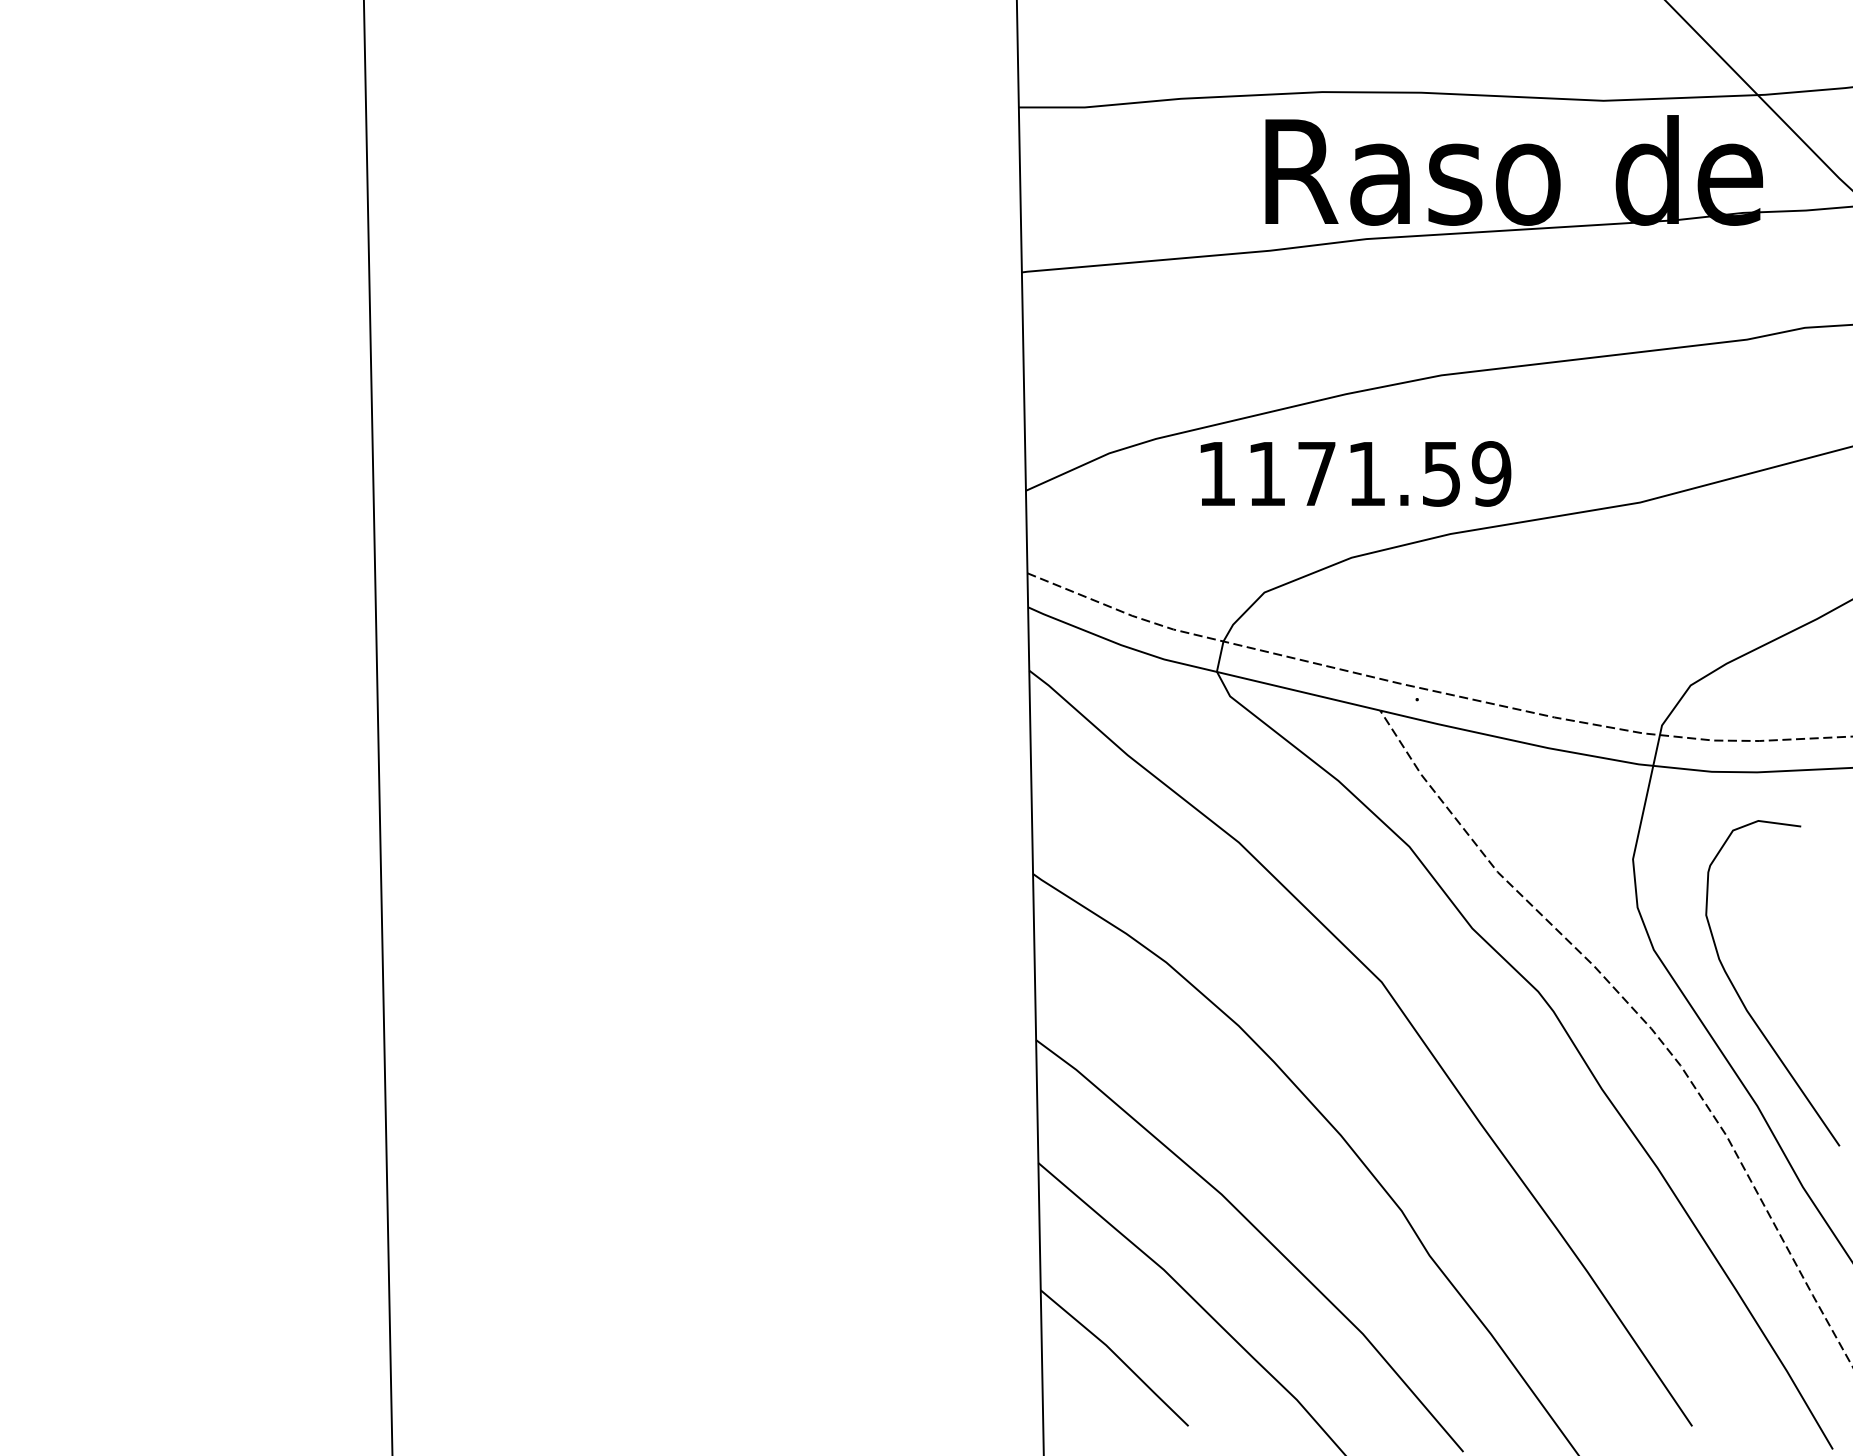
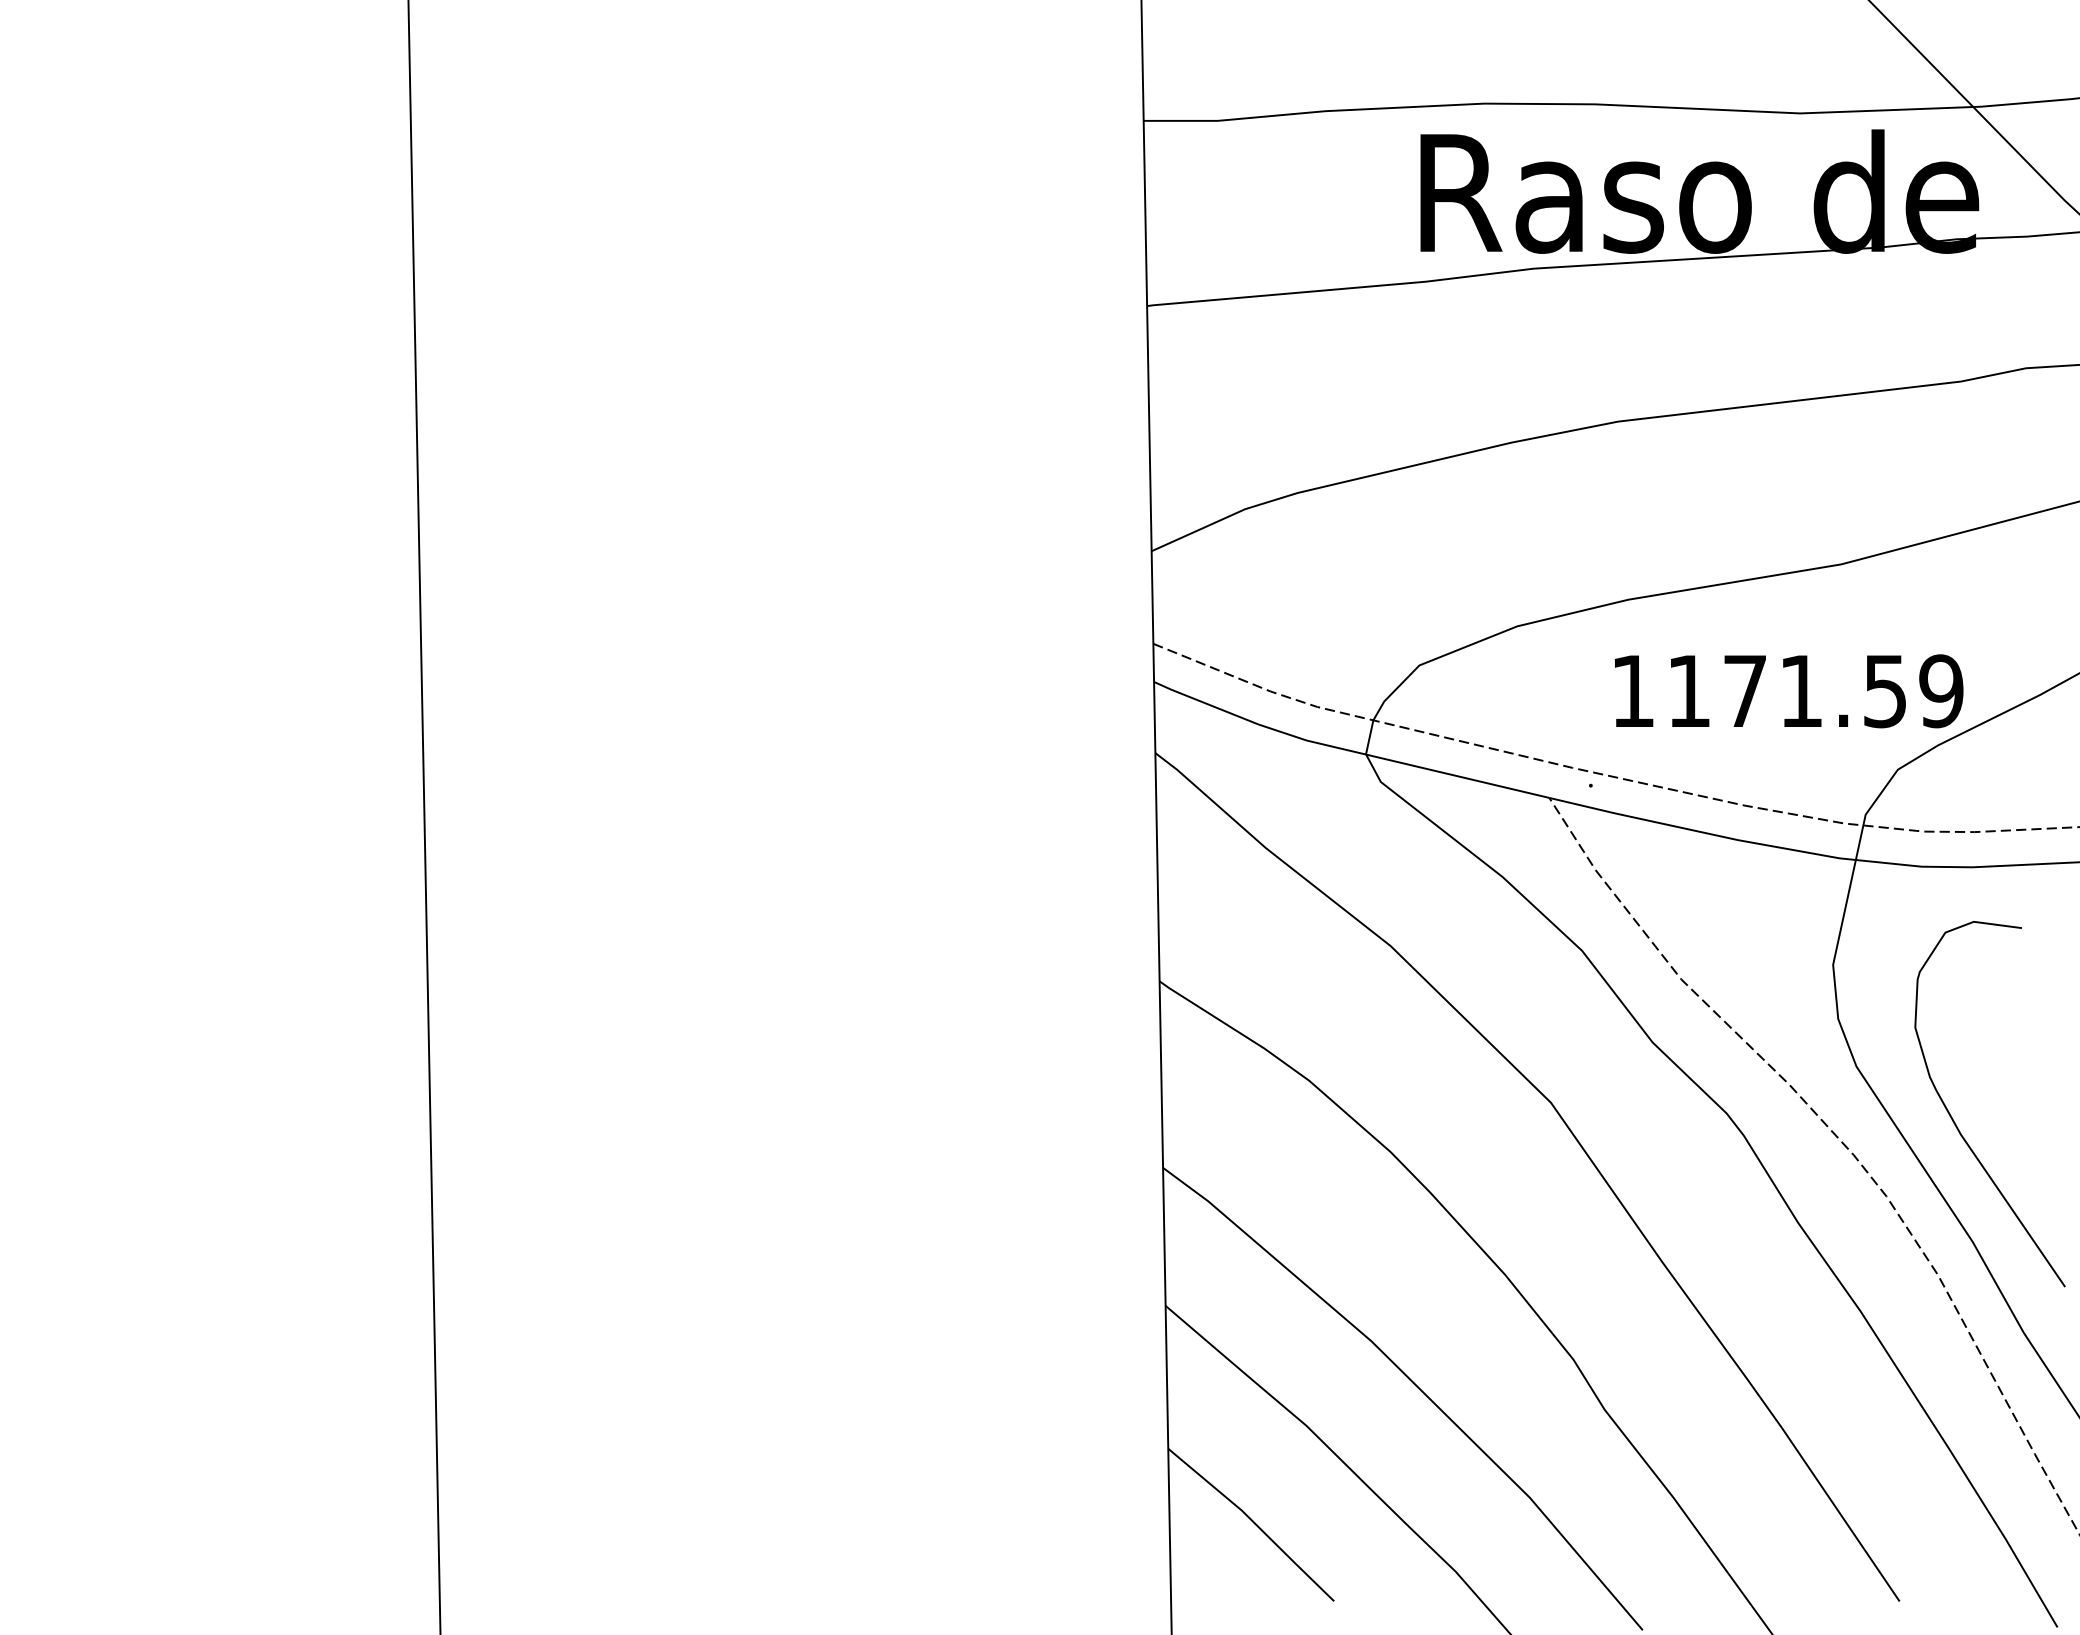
text: (1356, 474) -> (1789, 691), moved

